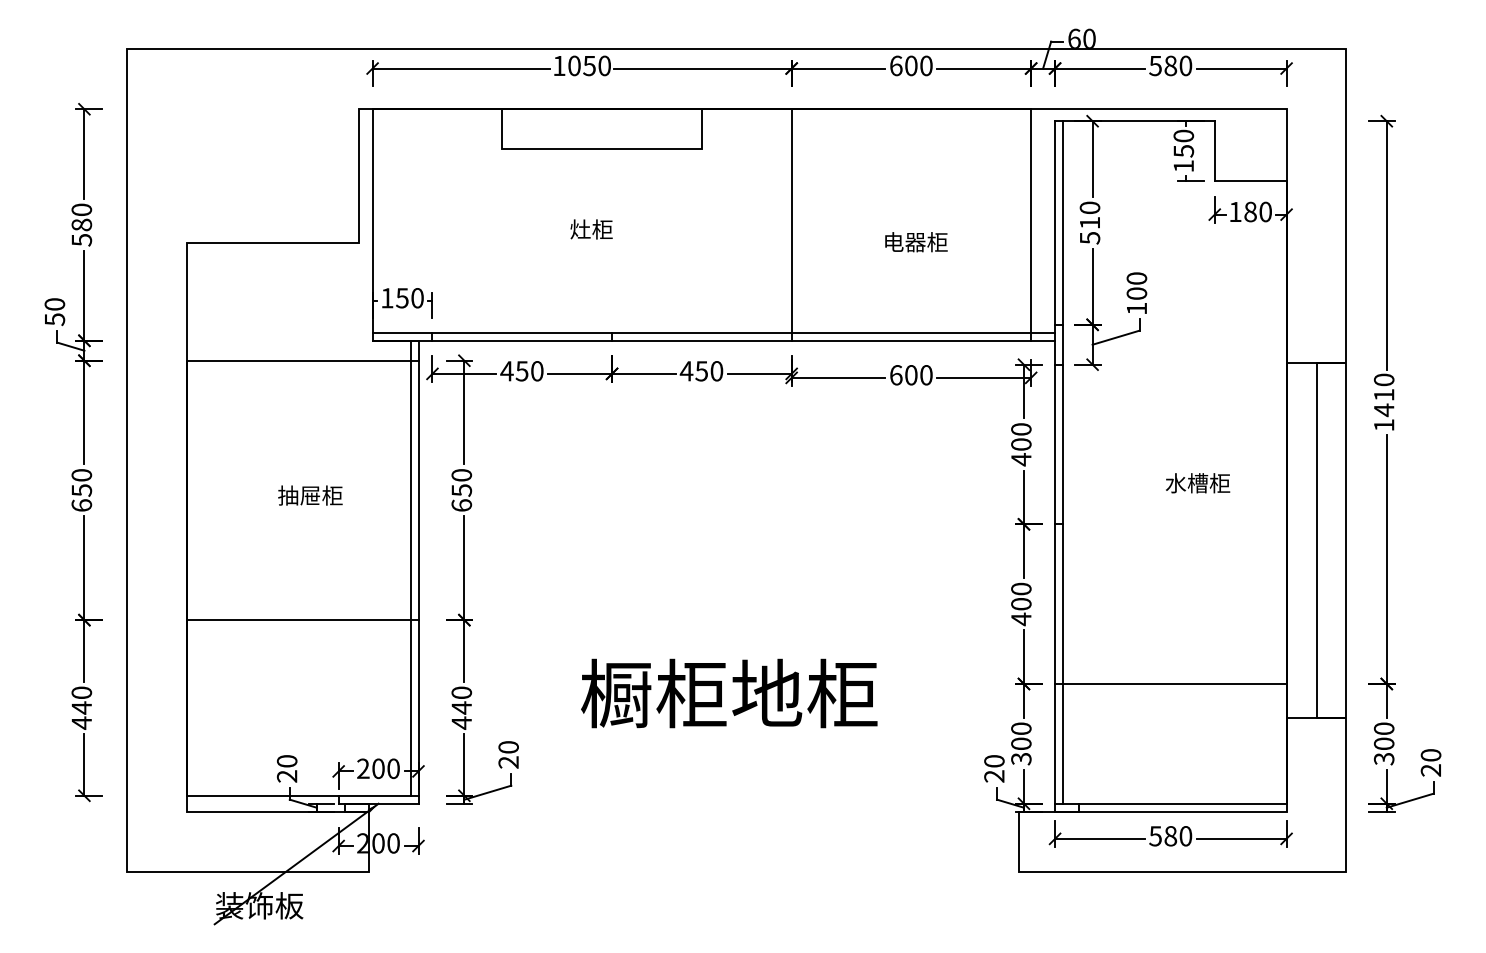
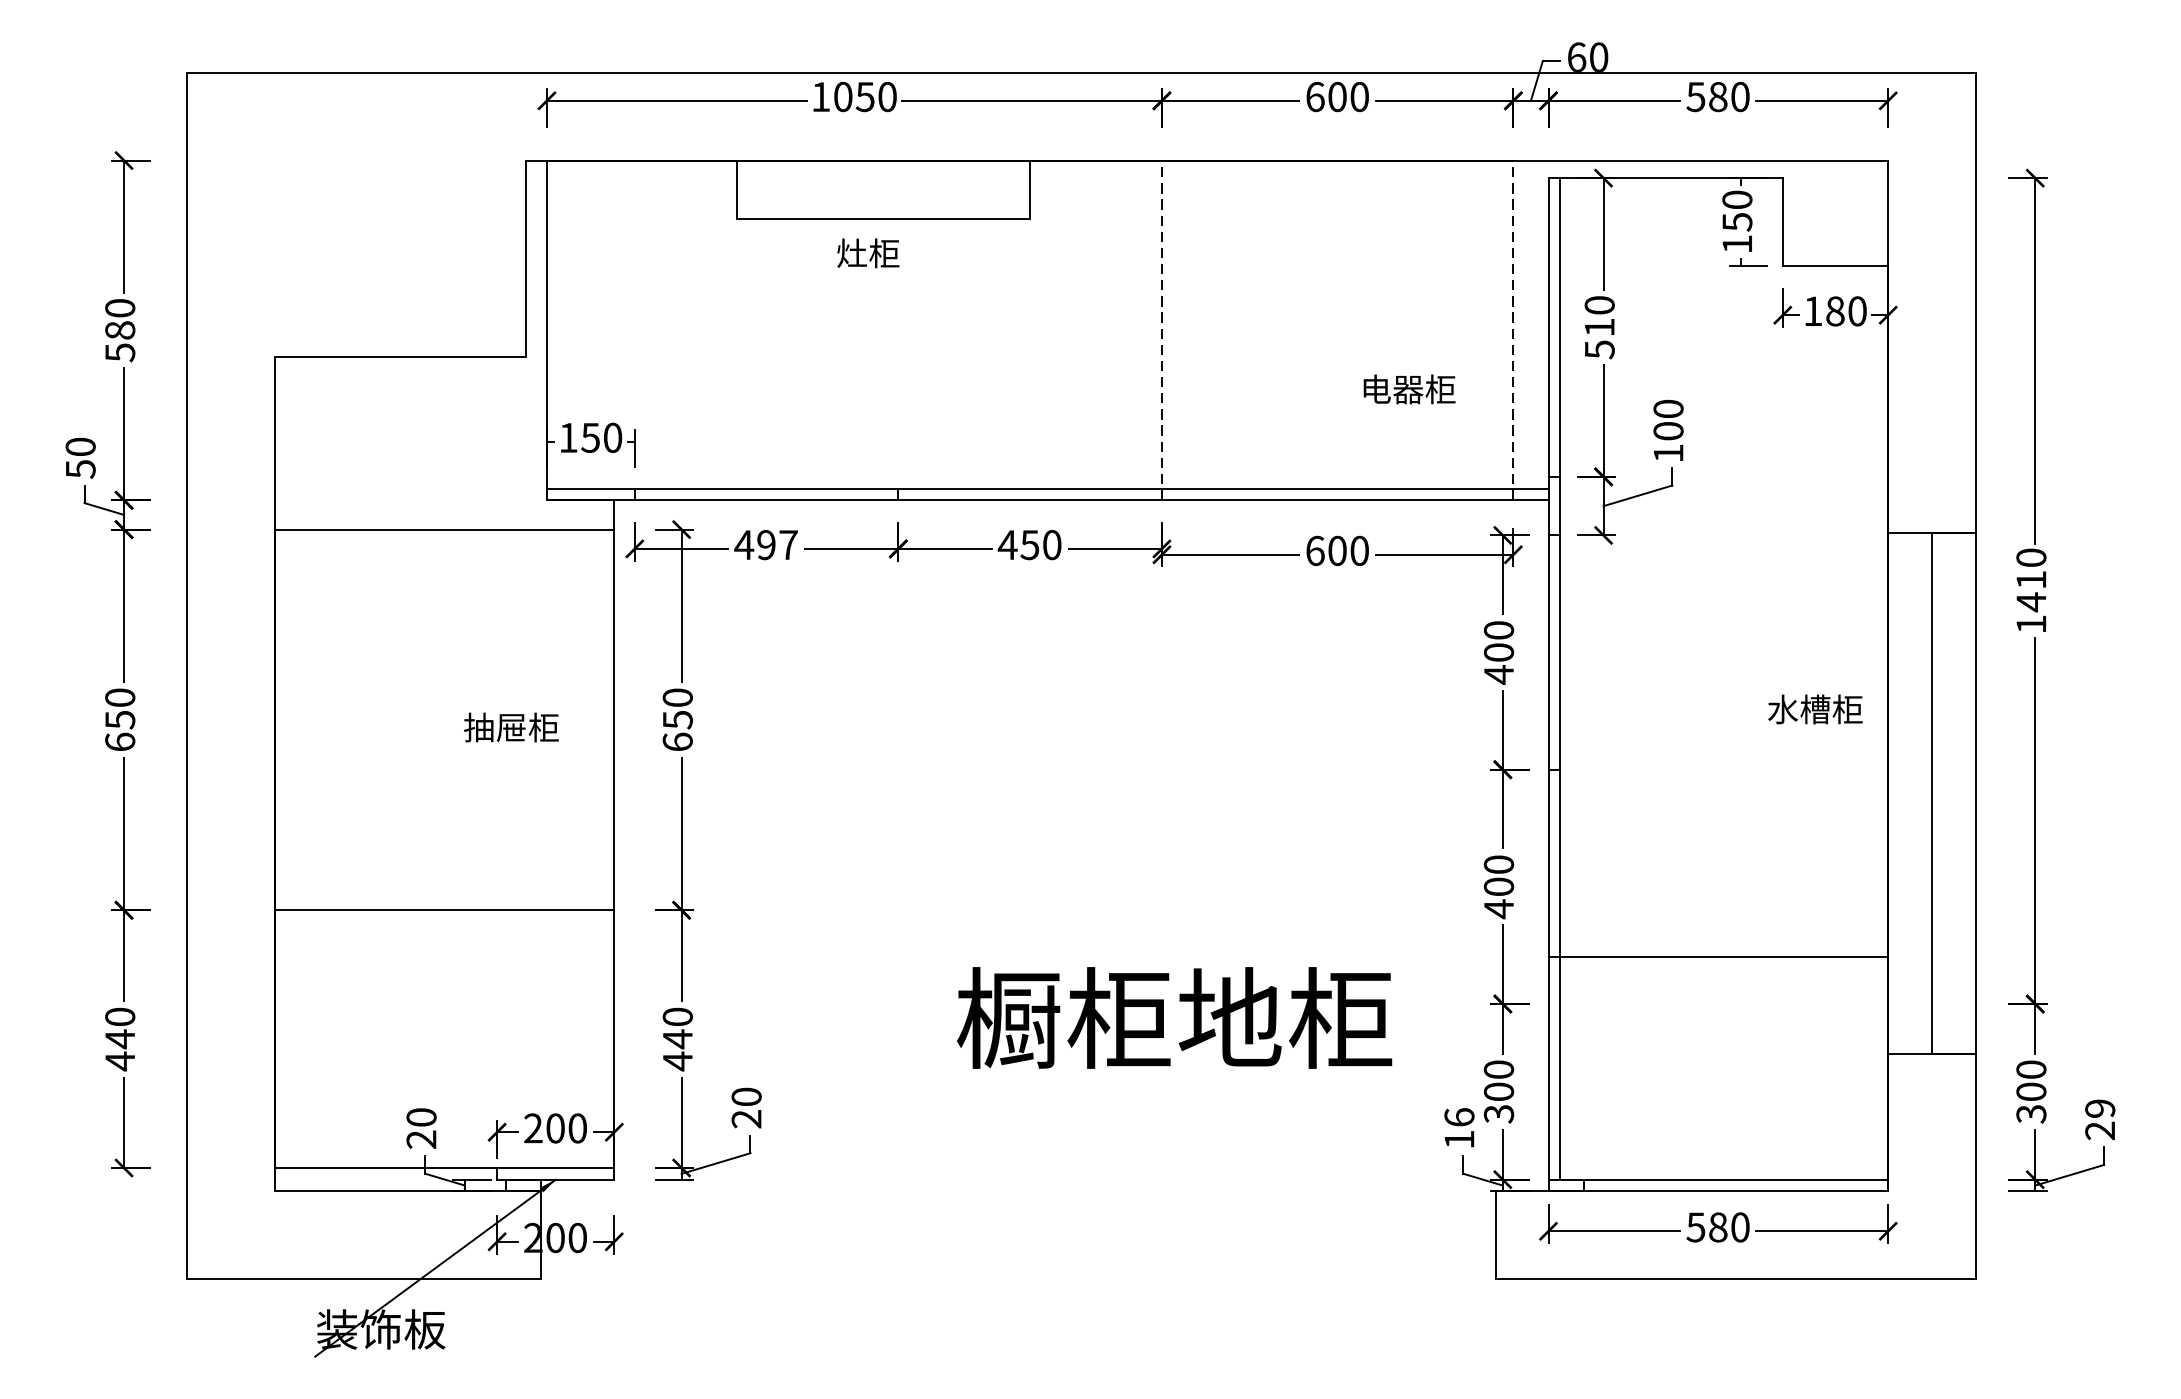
line: (791, 225) -> (1161, 331), solid -> dashed
line: (1031, 225) -> (1513, 331), solid -> dashed
text: (591, 229) -> (868, 253), moved
text: (916, 242) -> (1409, 389), moved
text: (529, 371) -> (777, 545), 450 -> 497
text: (1198, 483) -> (1816, 709), moved
text: (310, 495) -> (511, 727), moved
line: (410, 567) -> (602, 833), removed
line: (1170, 684) -> (1717, 957), moved
text: (729, 693) -> (1174, 1017), moved
text: (1431, 755) -> (2100, 1108), 20 -> 29
text: (994, 768) -> (1459, 1128), 20 -> 16

